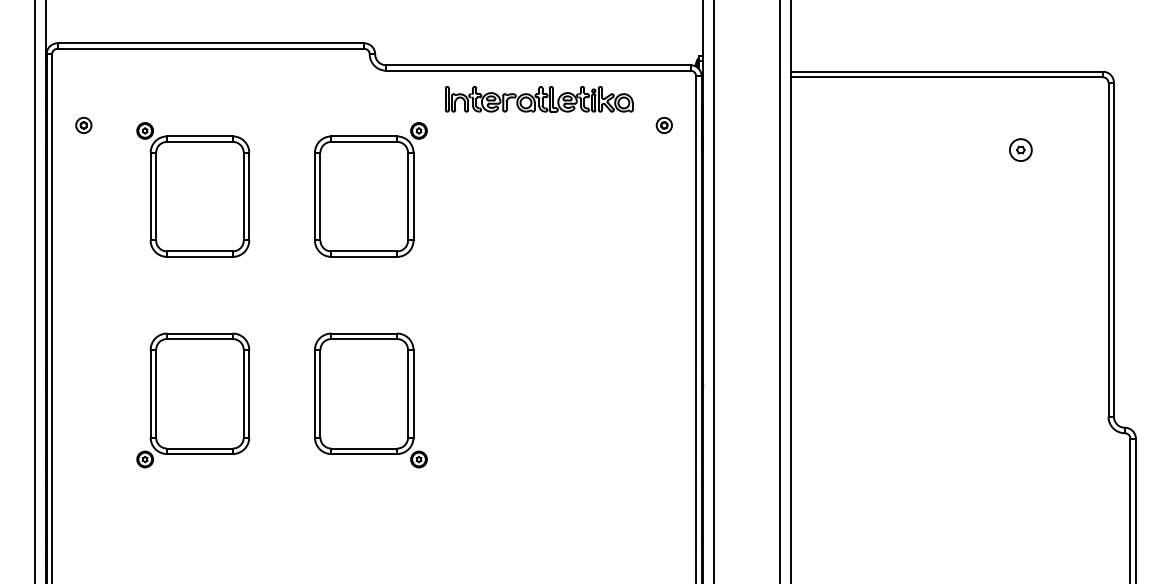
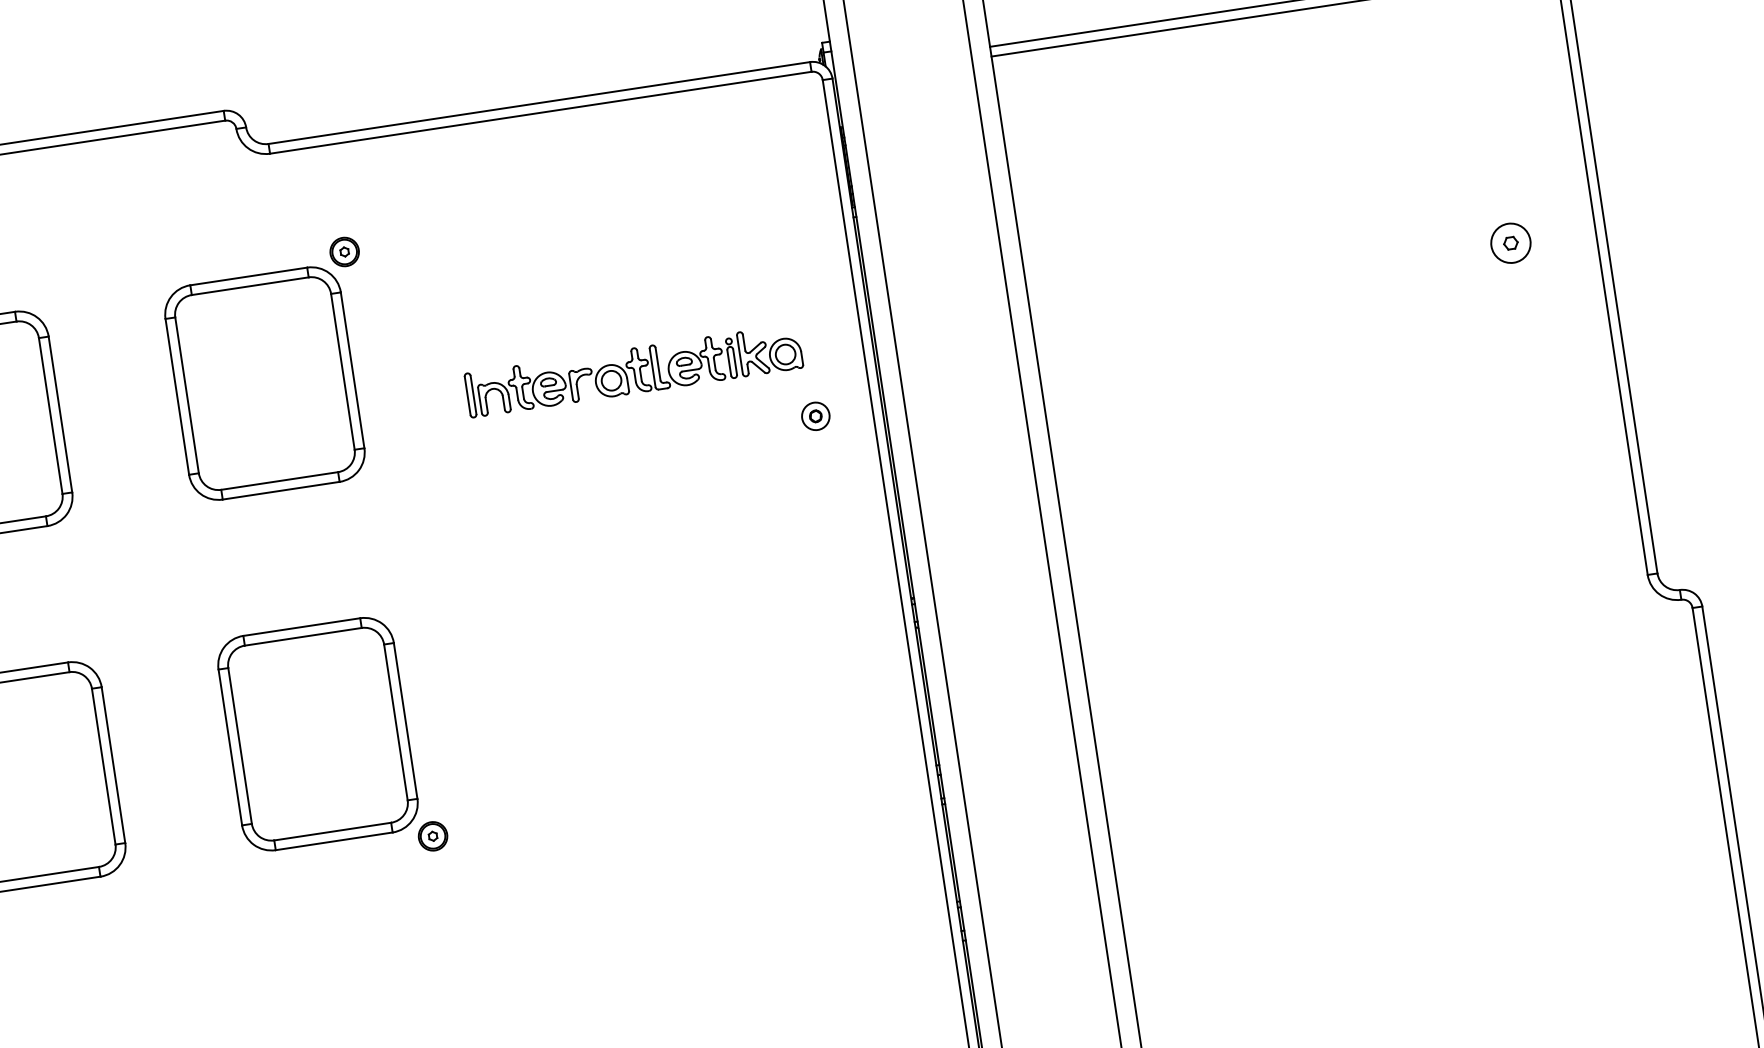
part: (538, 99) -> (632, 371), moved
part: (663, 124) -> (814, 414), moved
part: (1020, 149) -> (1510, 242), moved

